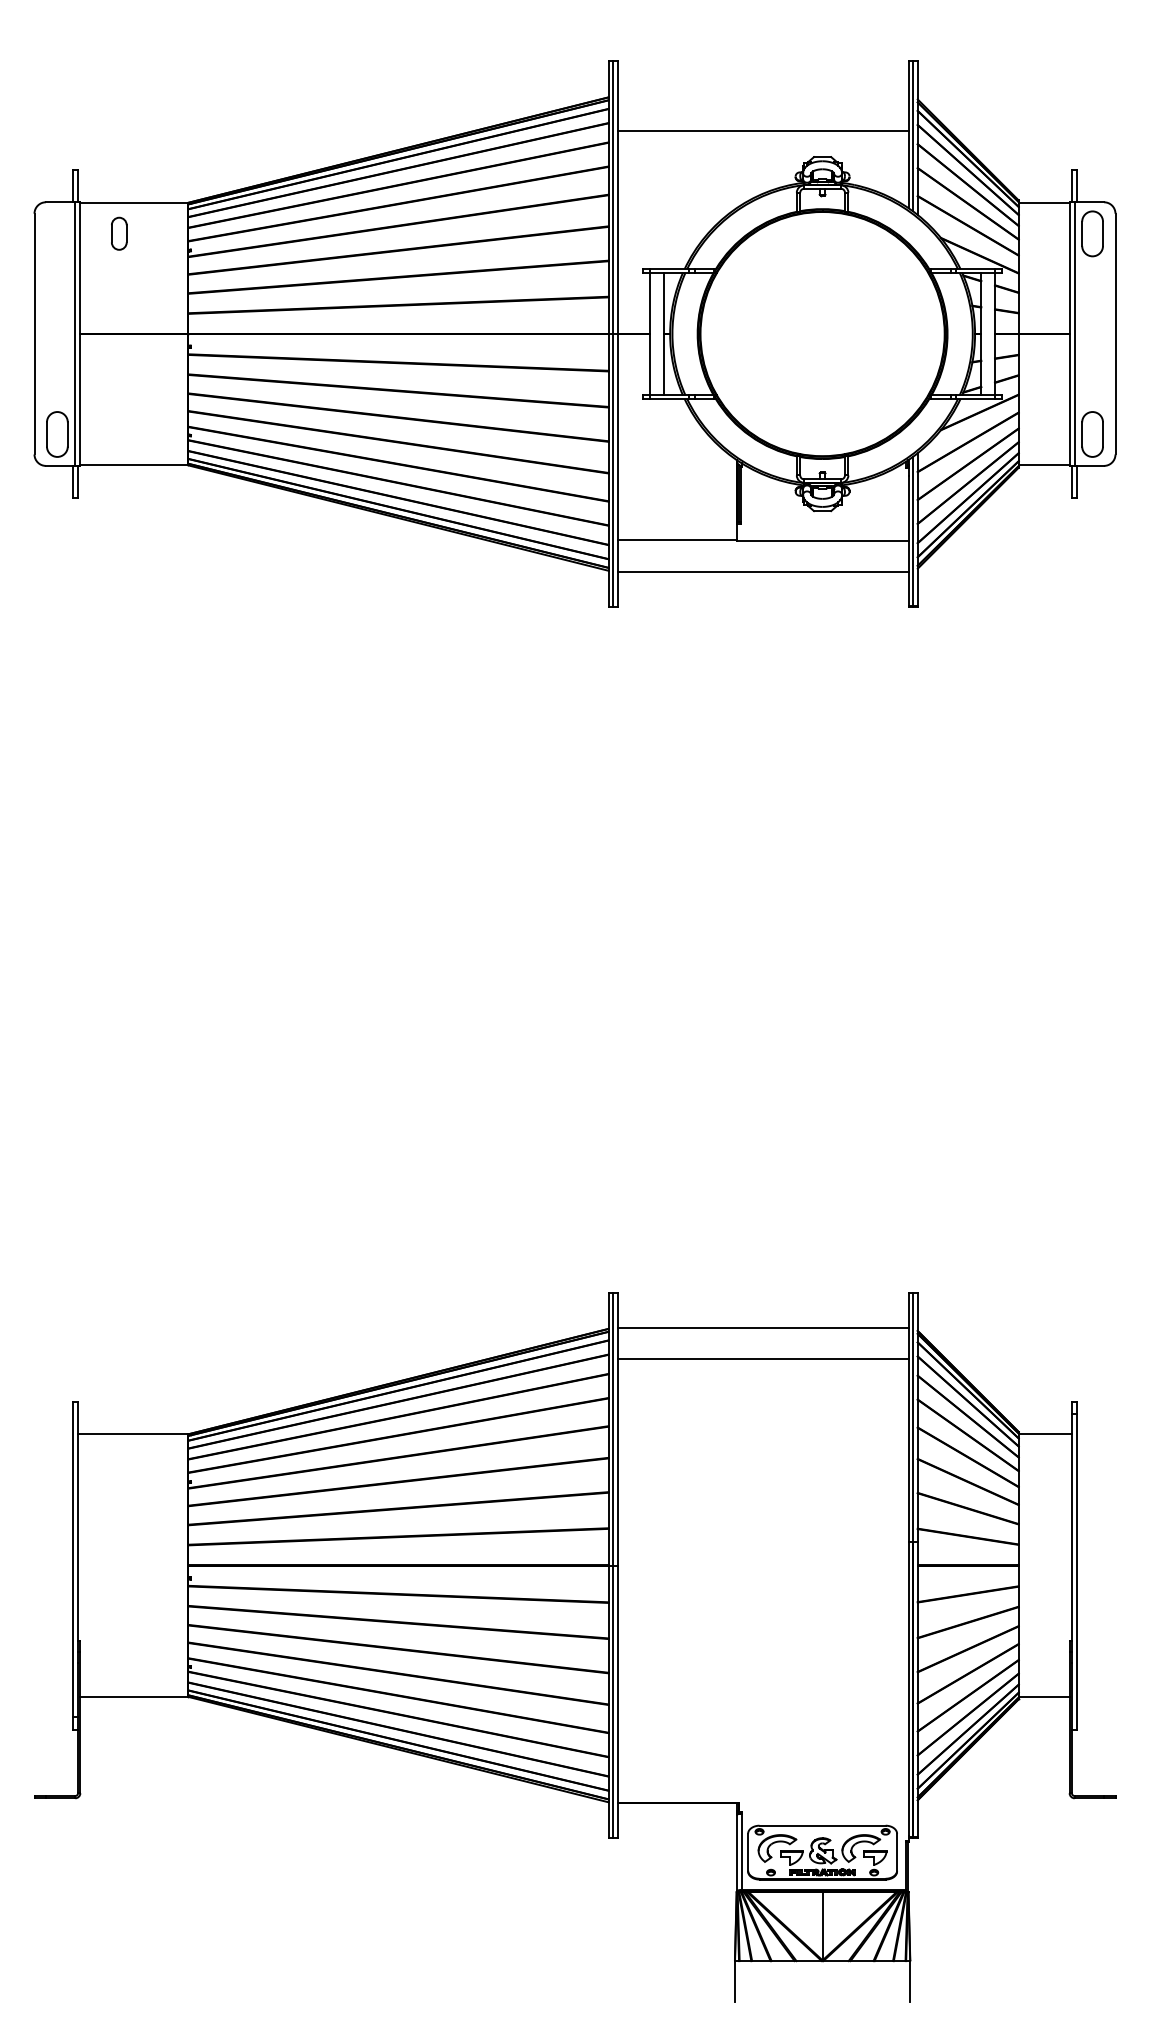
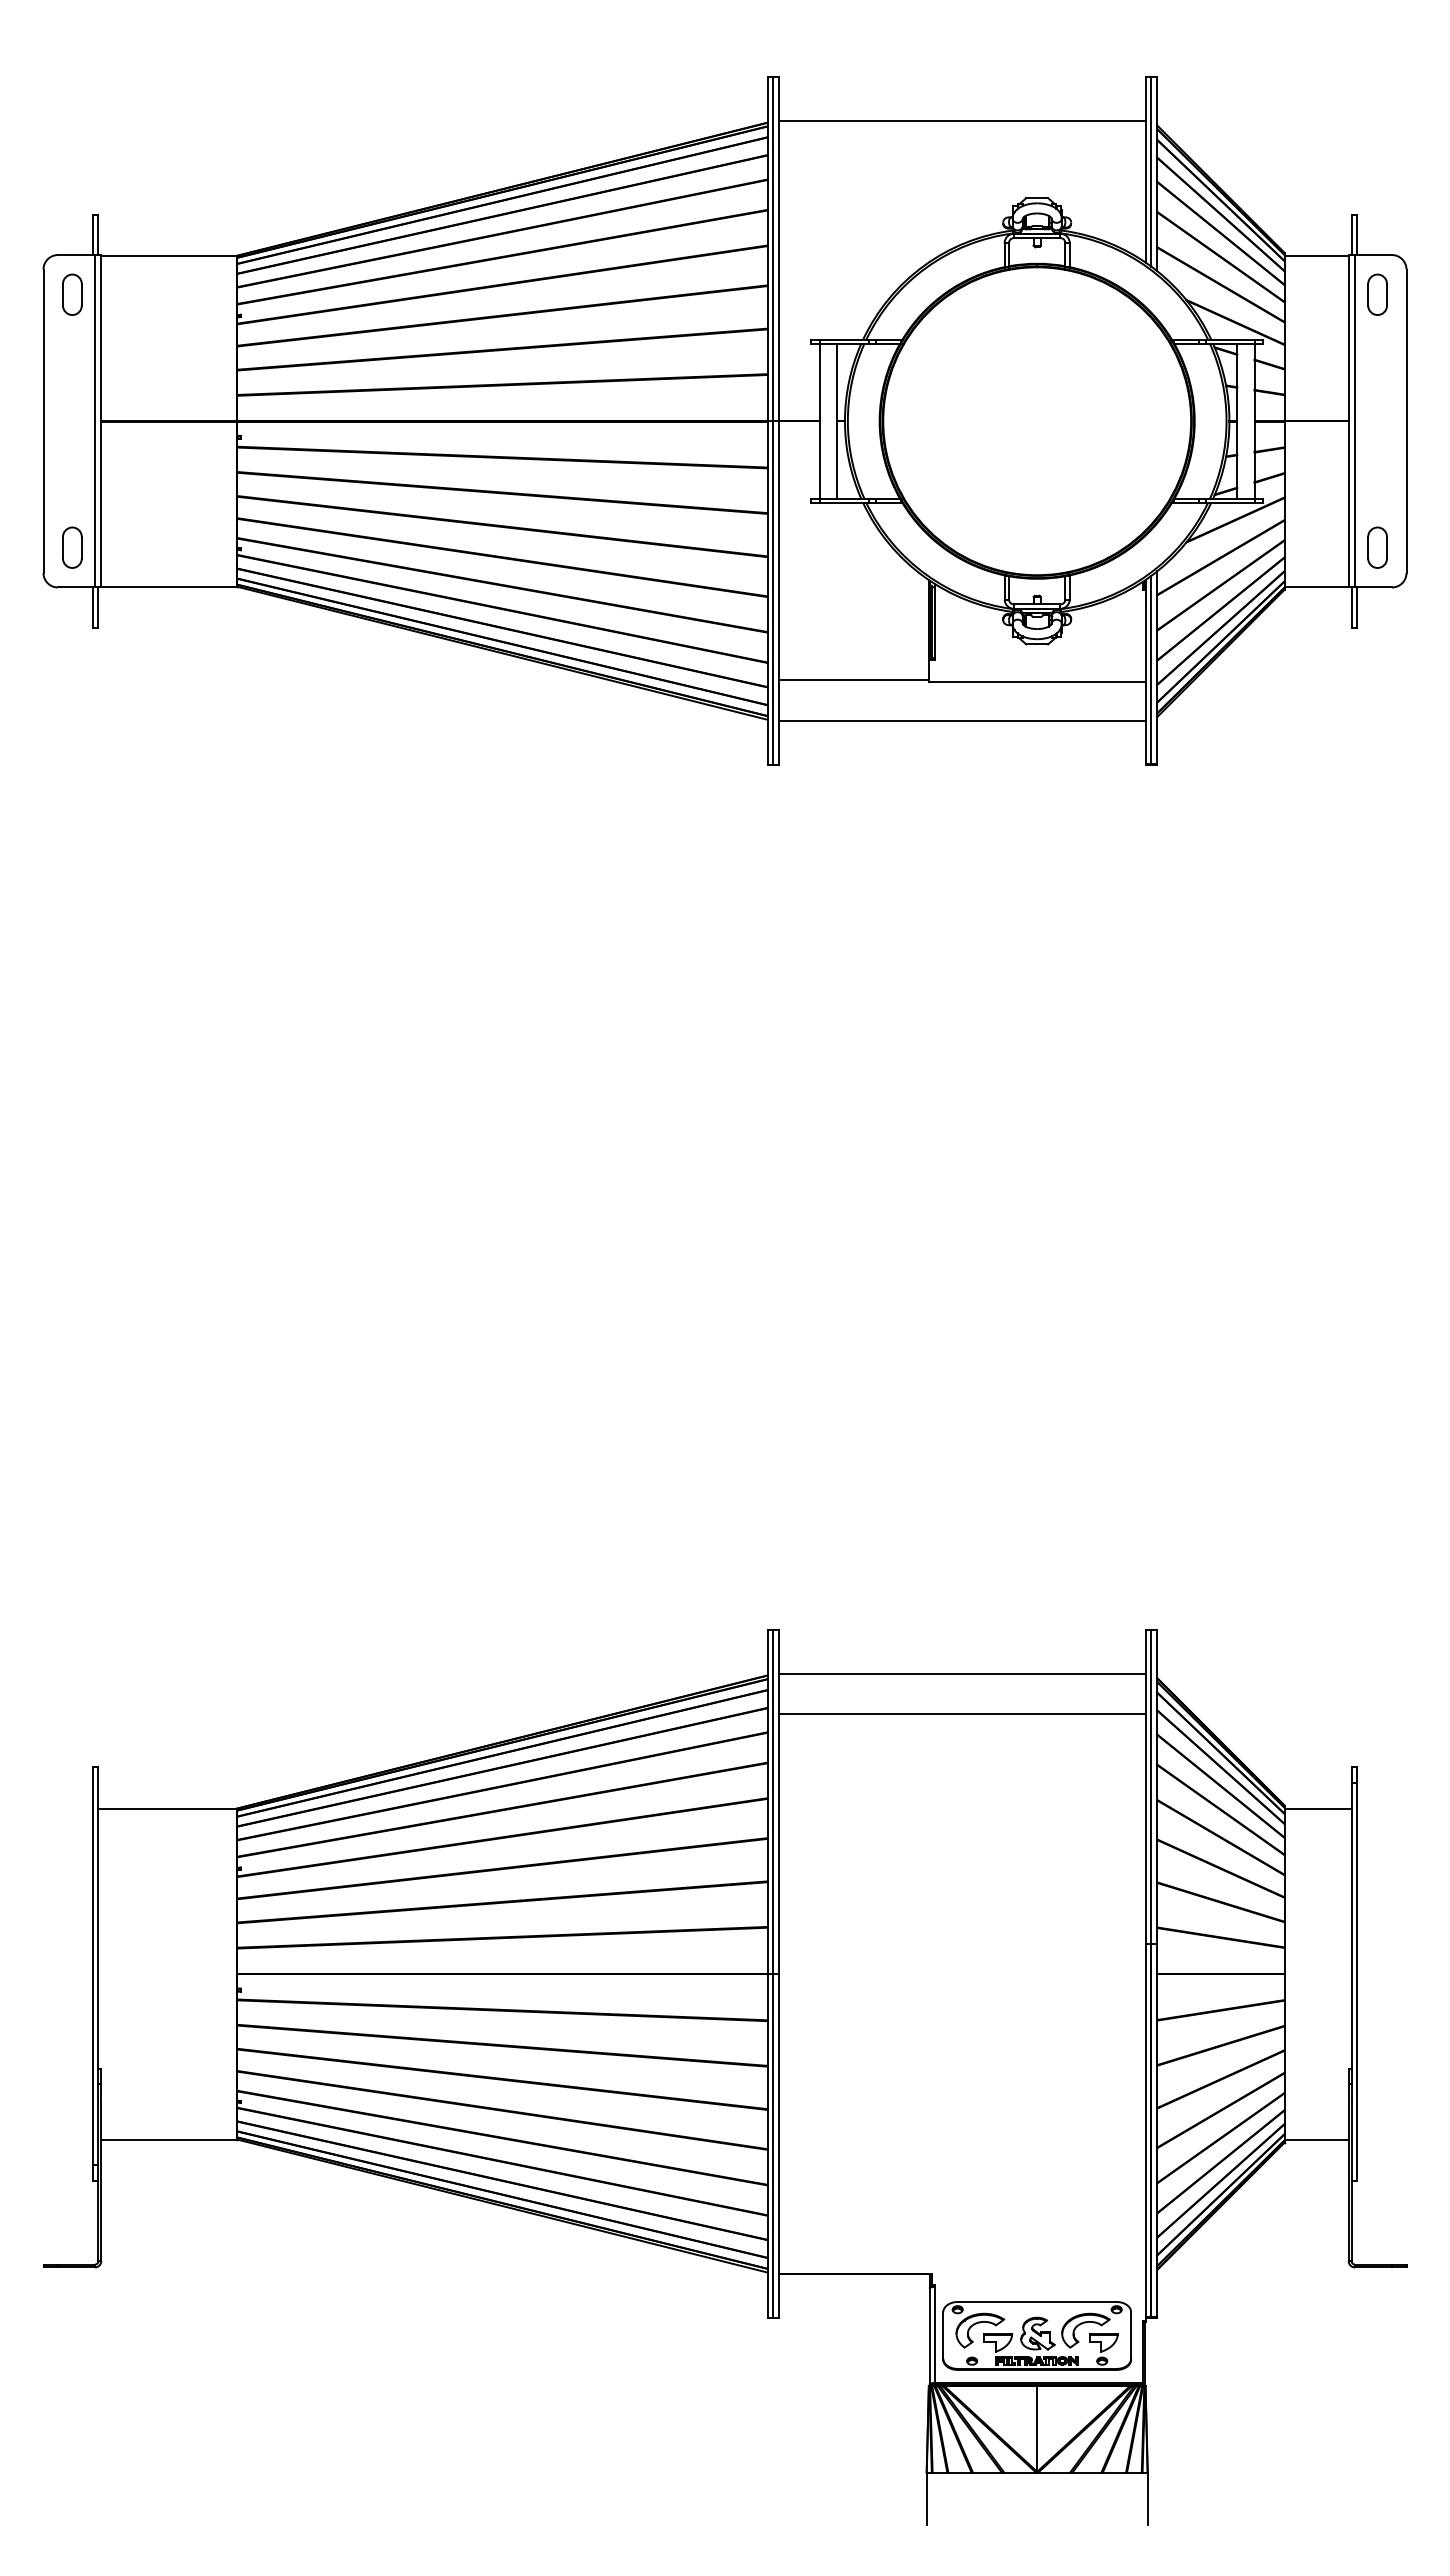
line: (763, 131) -> (962, 121), moved
part: (119, 233) -> (72, 294), moved
part: (1092, 233) -> (1377, 294), size x0.71
part: (57, 434) -> (72, 547), size x0.71
part: (1092, 434) -> (1377, 547), size x0.71

